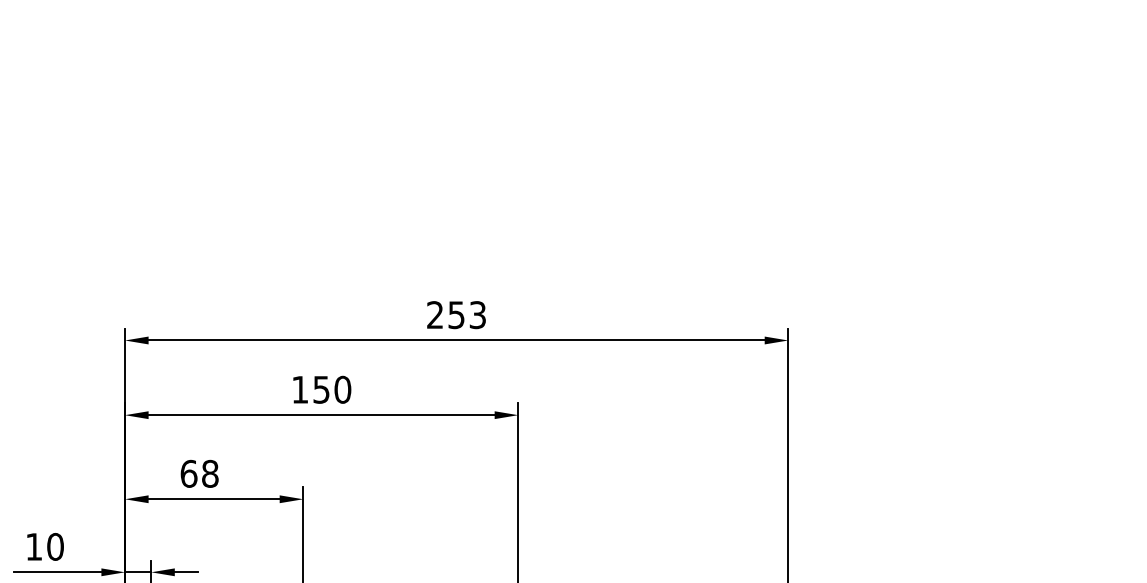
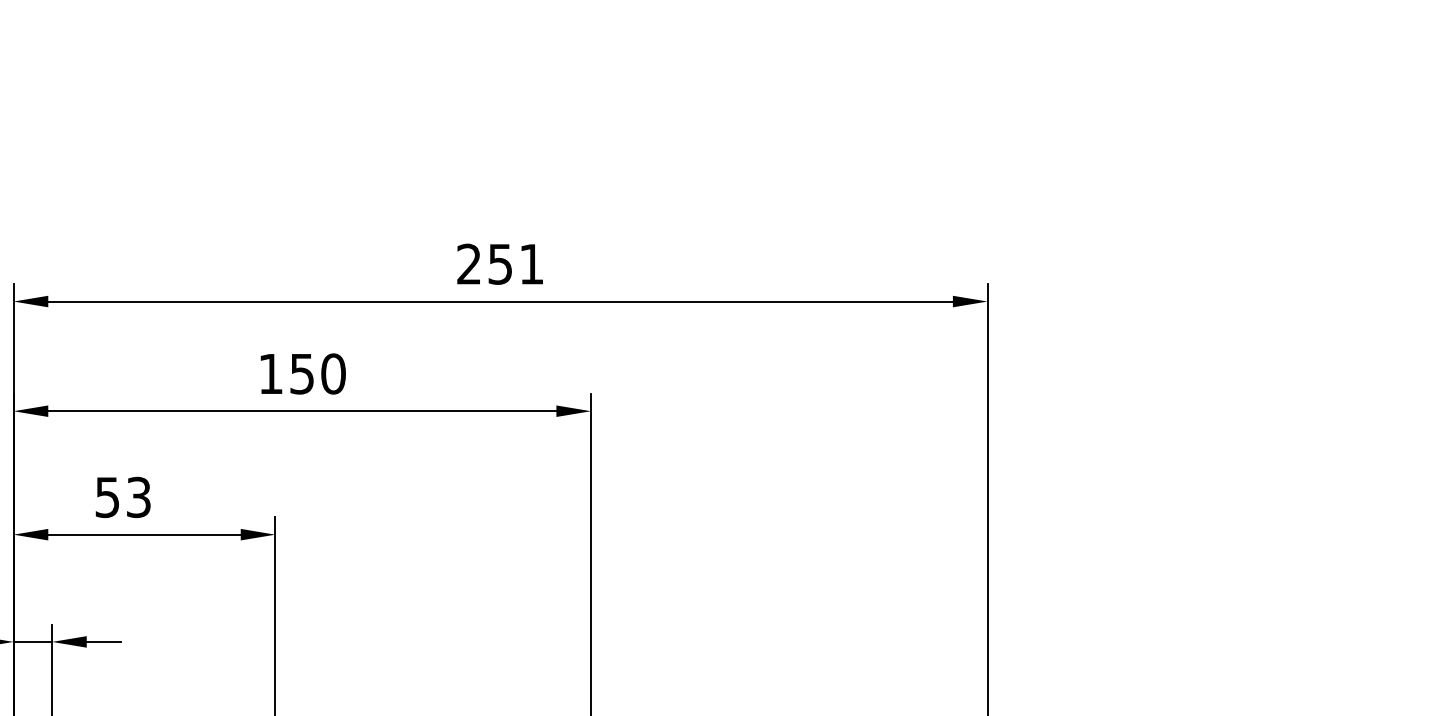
text: (477, 315) -> (531, 264), 253 -> 251
text: (199, 473) -> (123, 496), 68 -> 53

